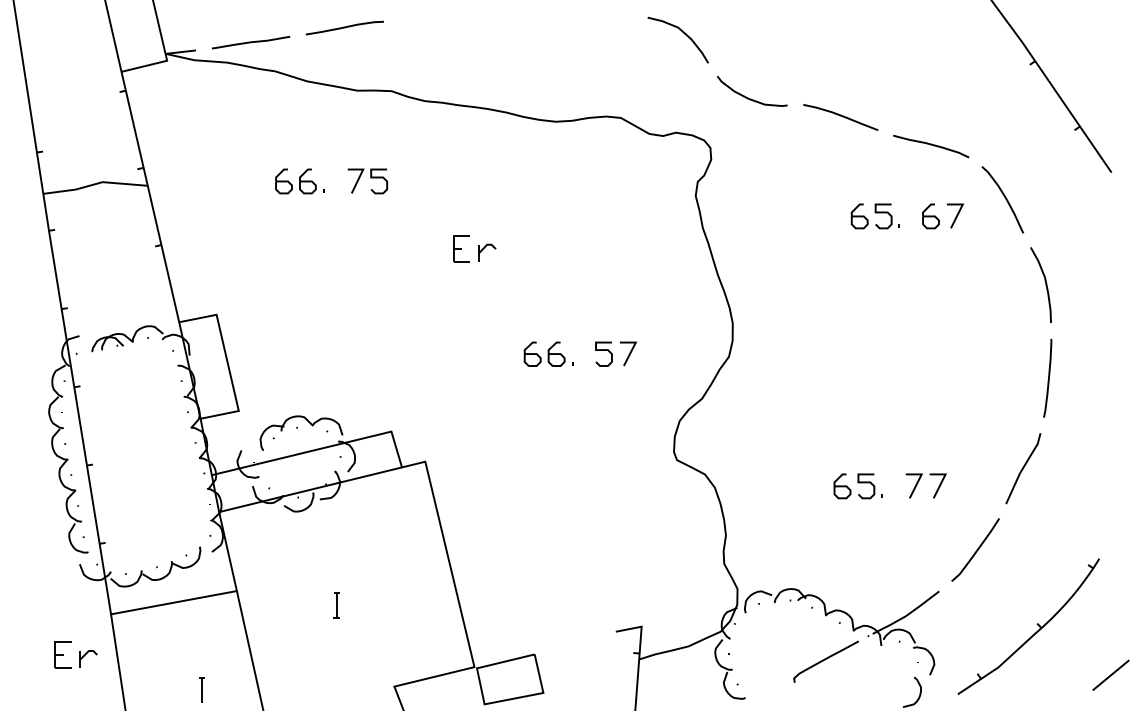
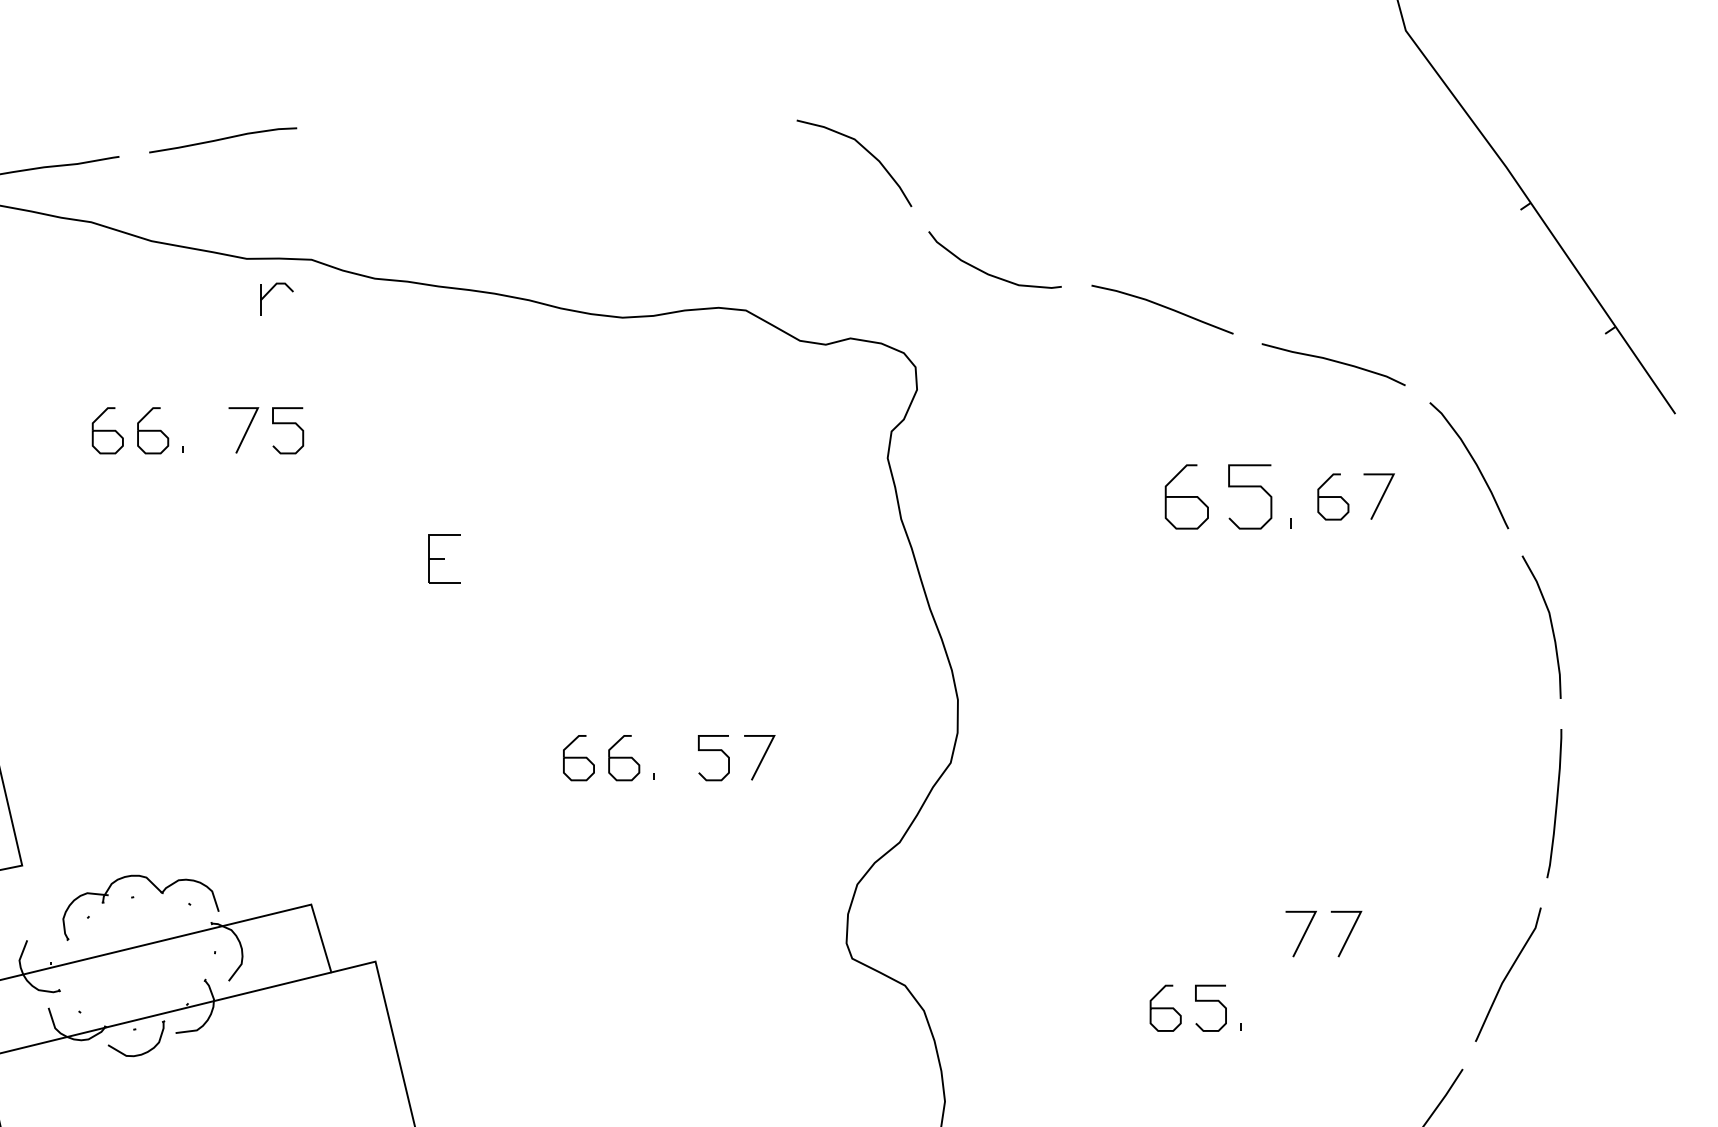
part: (874, 216) -> (1226, 497), size x1.4
part: (487, 252) -> (277, 298), moved
part: (919, 481) -> (1311, 925), moved

